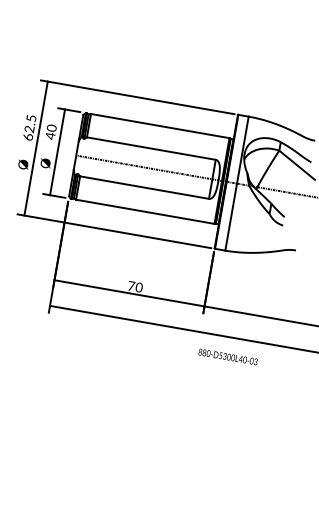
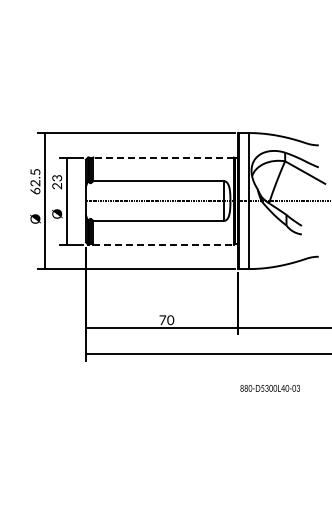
line: (160, 126) -> (163, 157), solid -> dashed
text: (51, 131) -> (57, 181), 40 -> 23
line: (146, 211) -> (164, 244), solid -> dashed
text: (227, 357) -> (269, 388), moved

